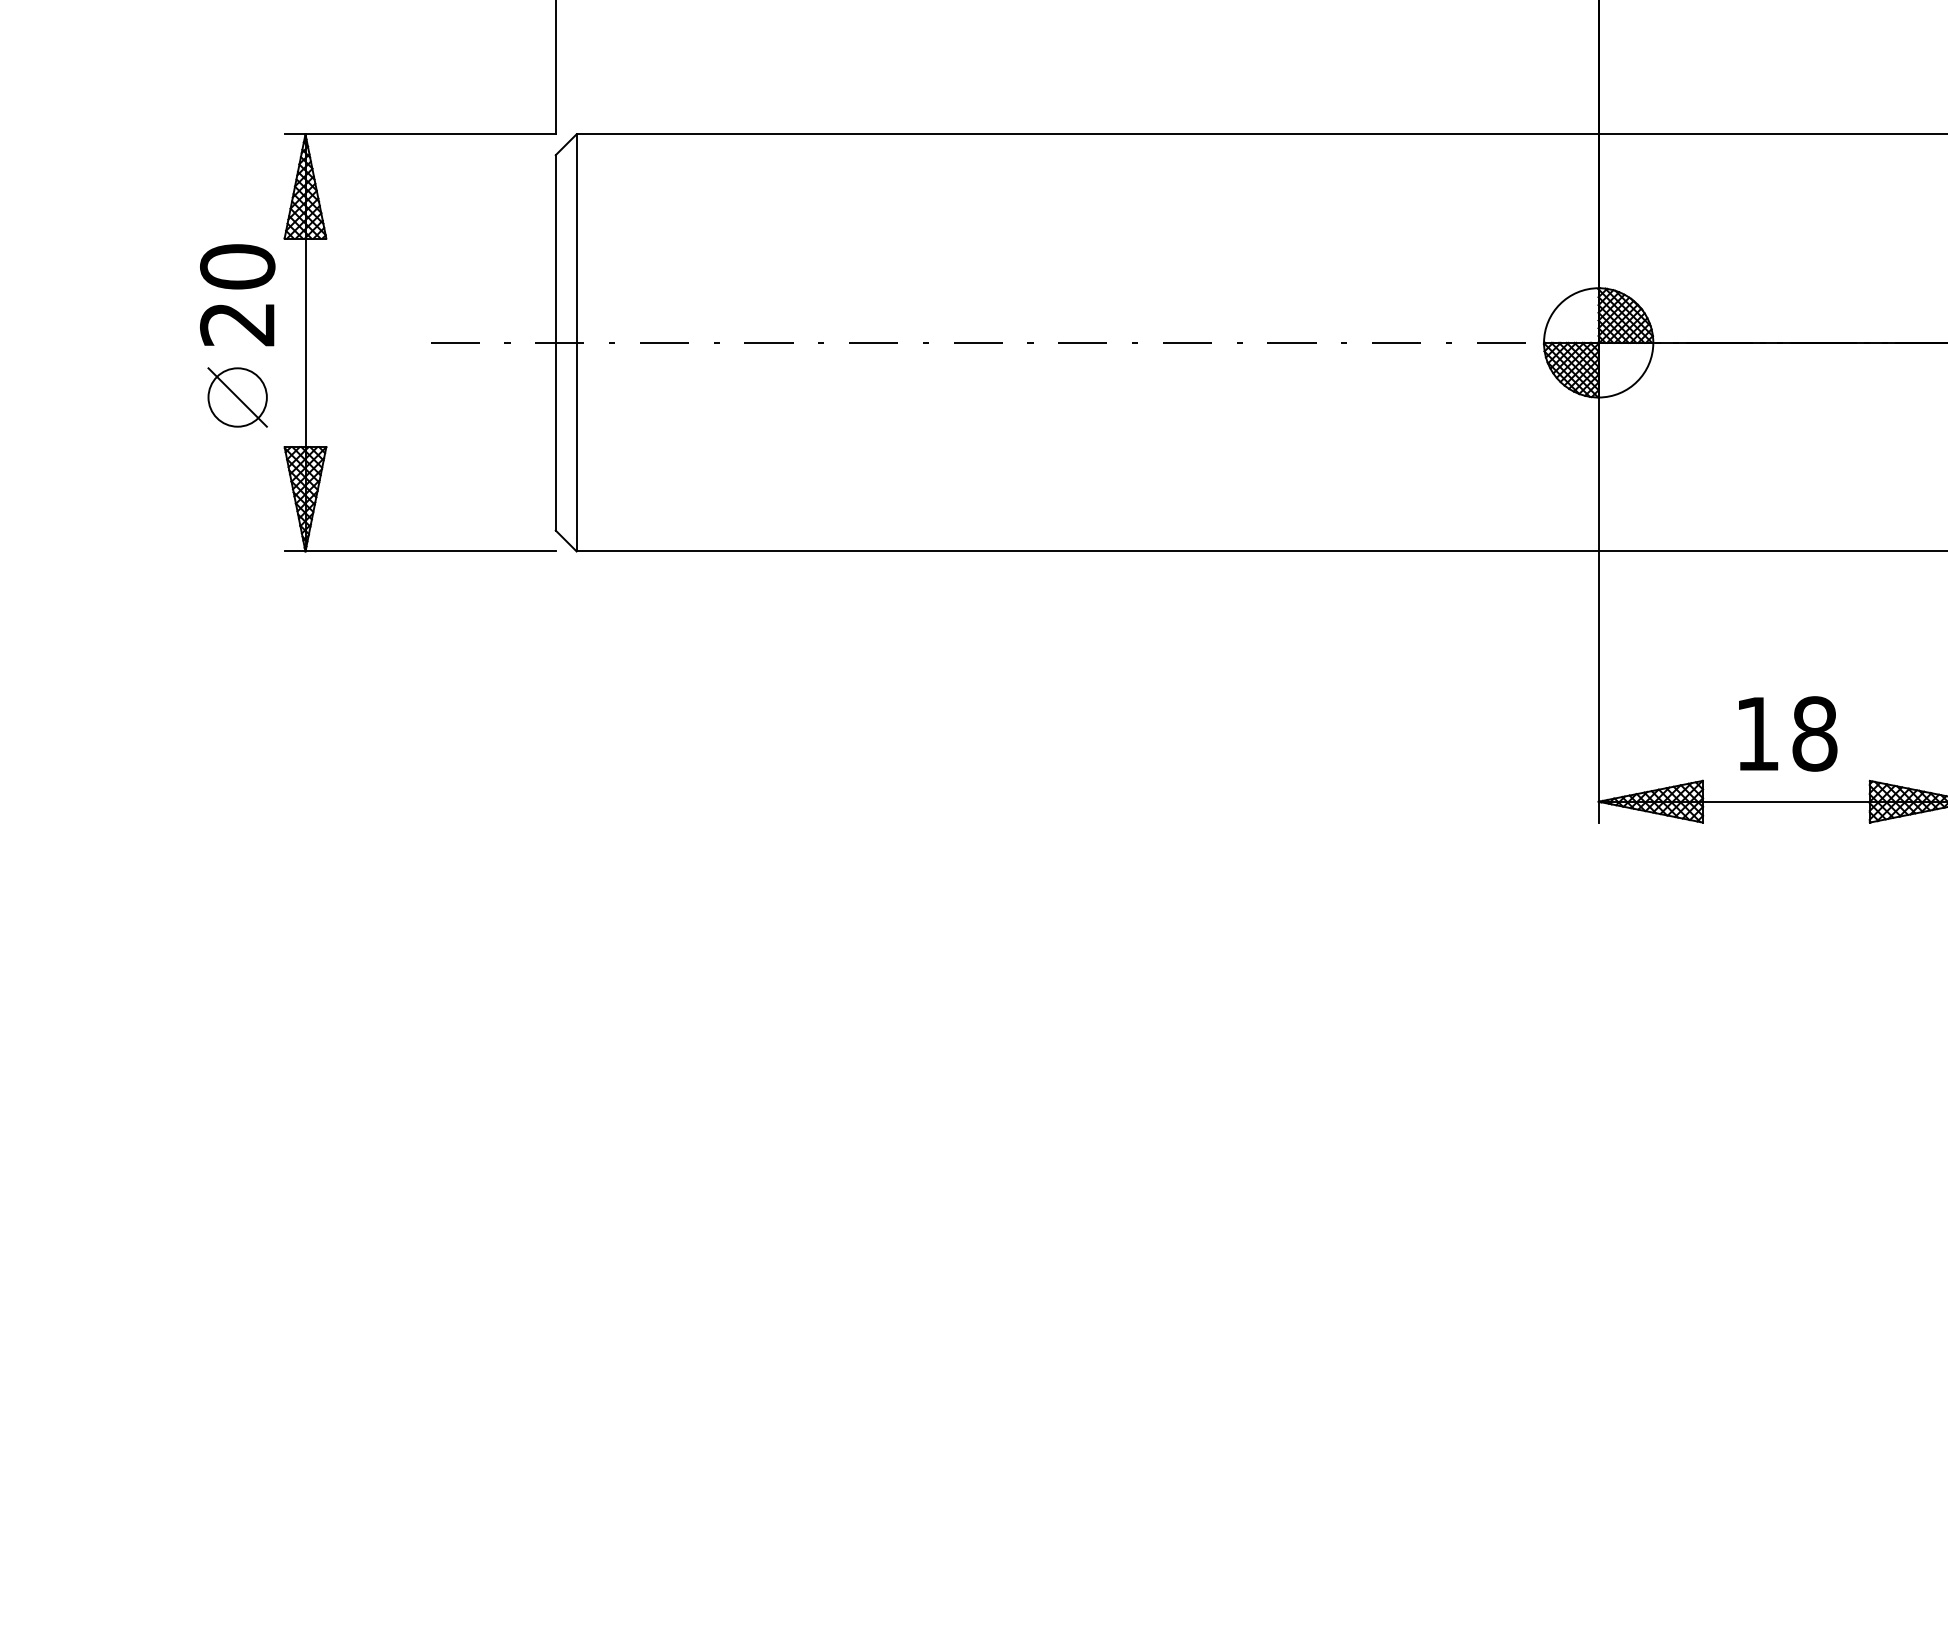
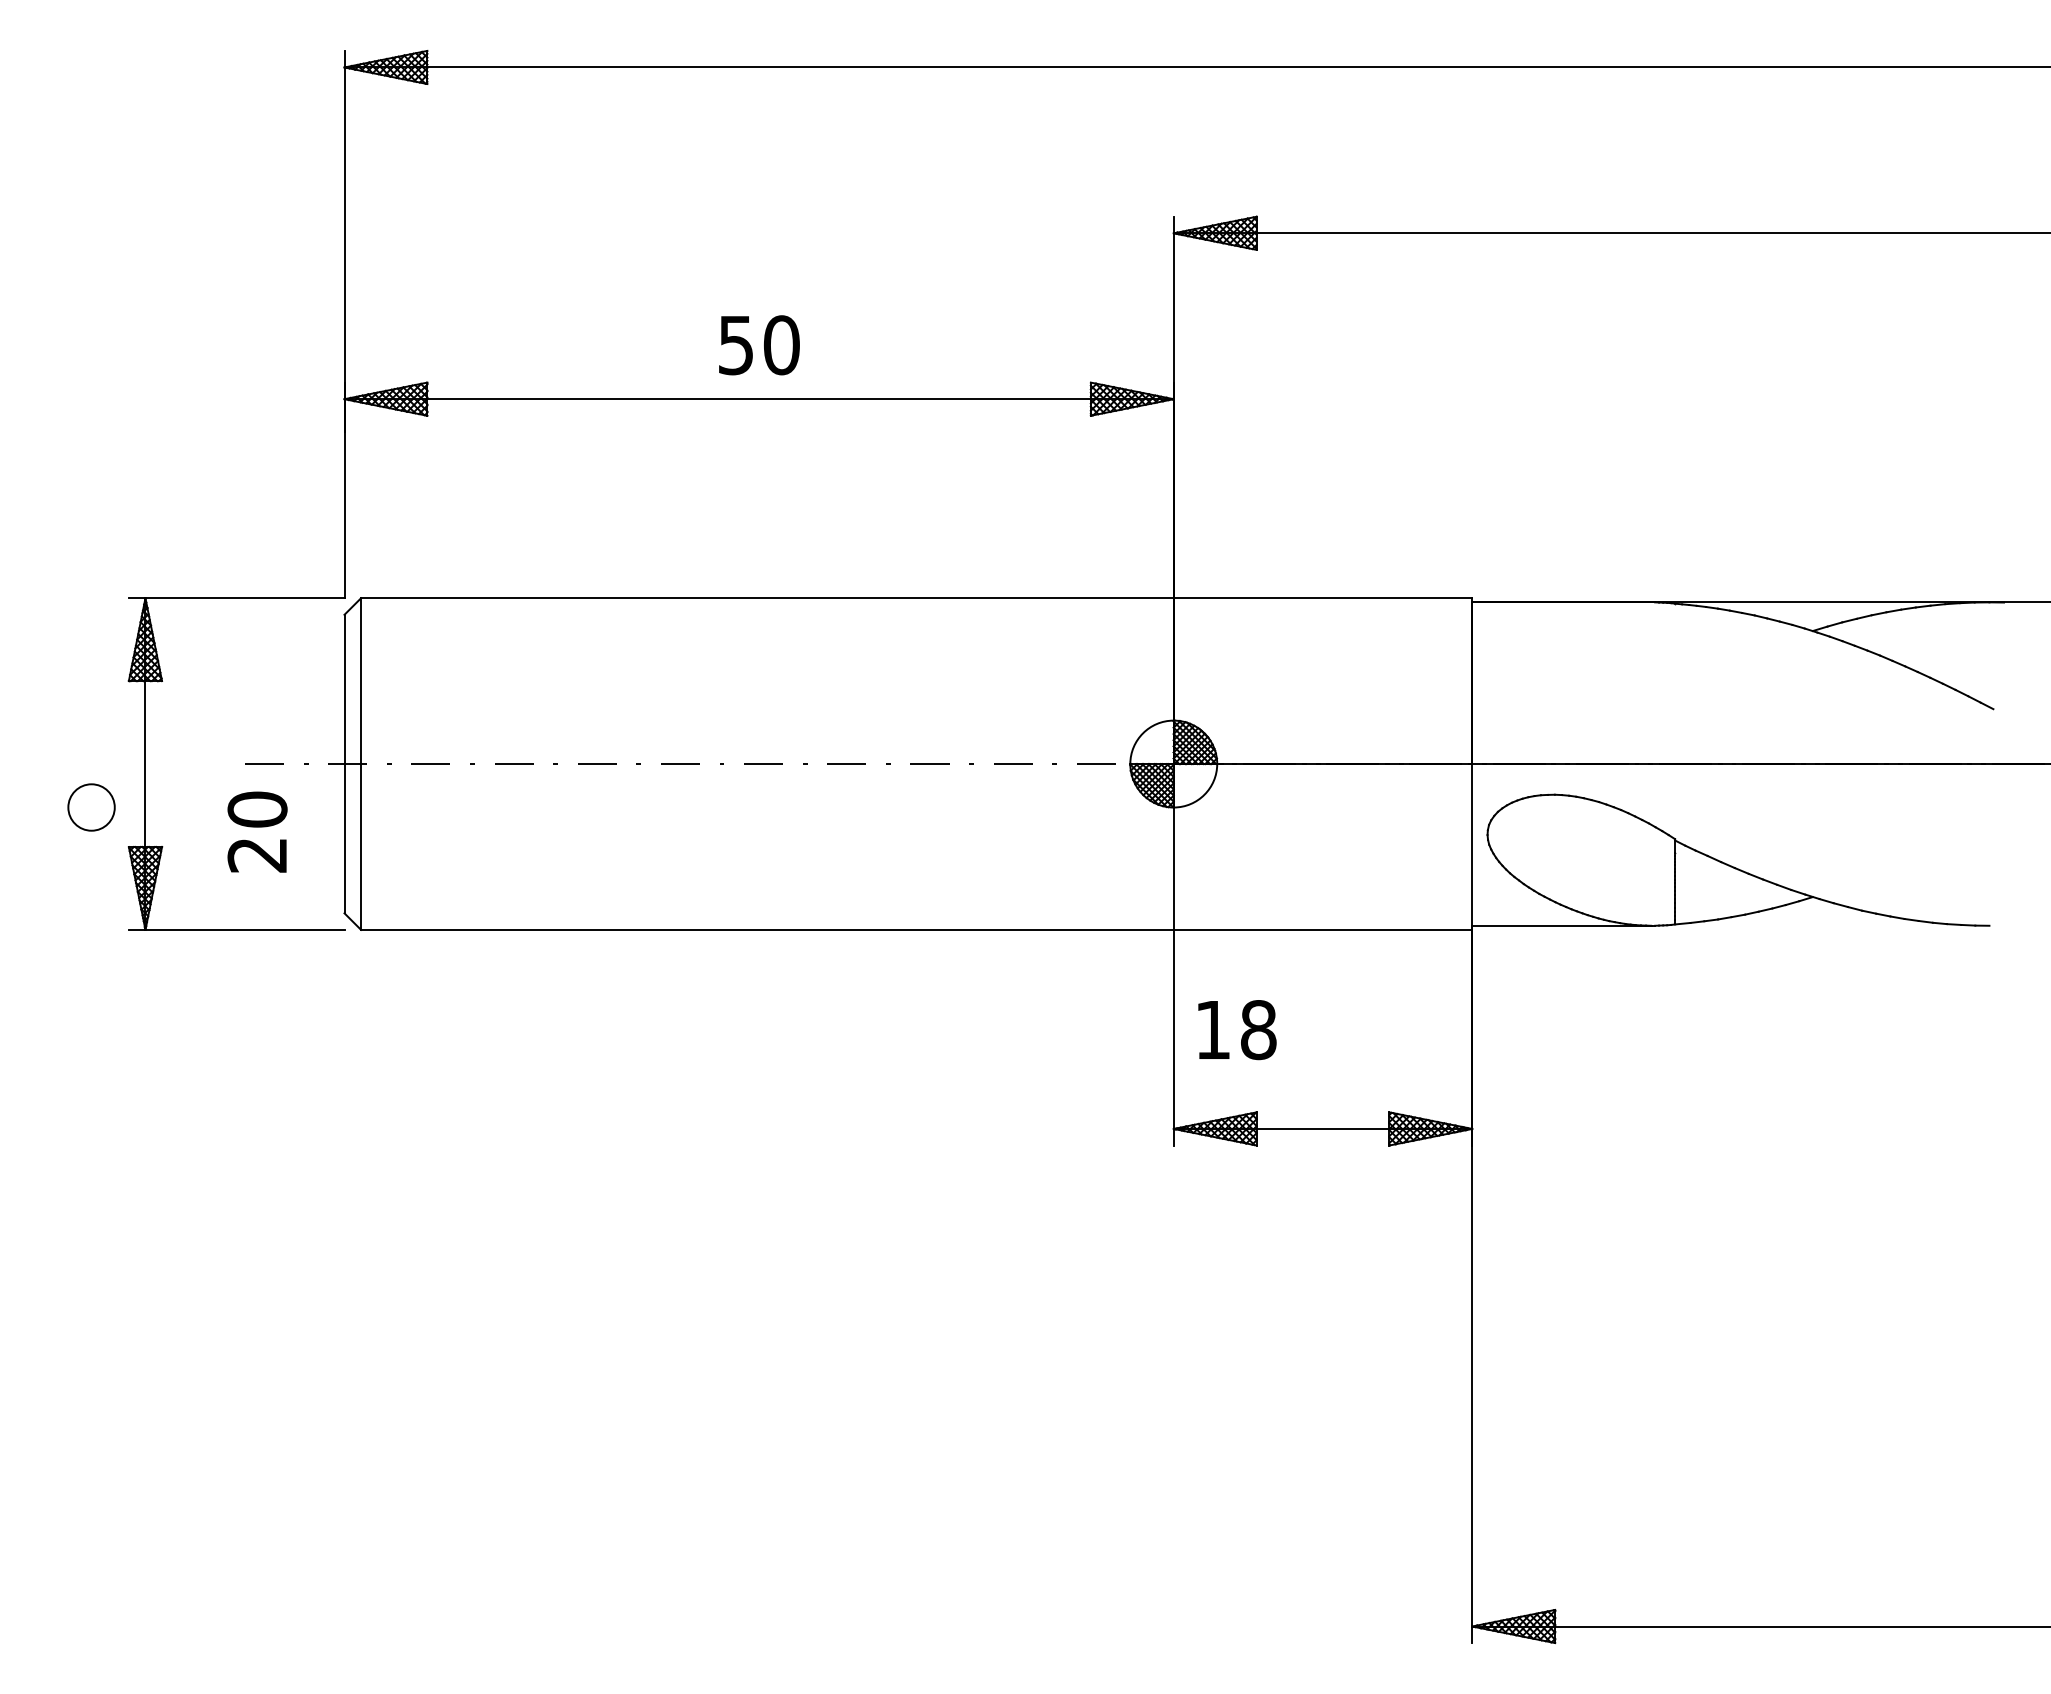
text: (237, 294) -> (257, 831), moved
line: (237, 397) -> (91, 807), removed
text: (1788, 734) -> (1237, 1030), moved

